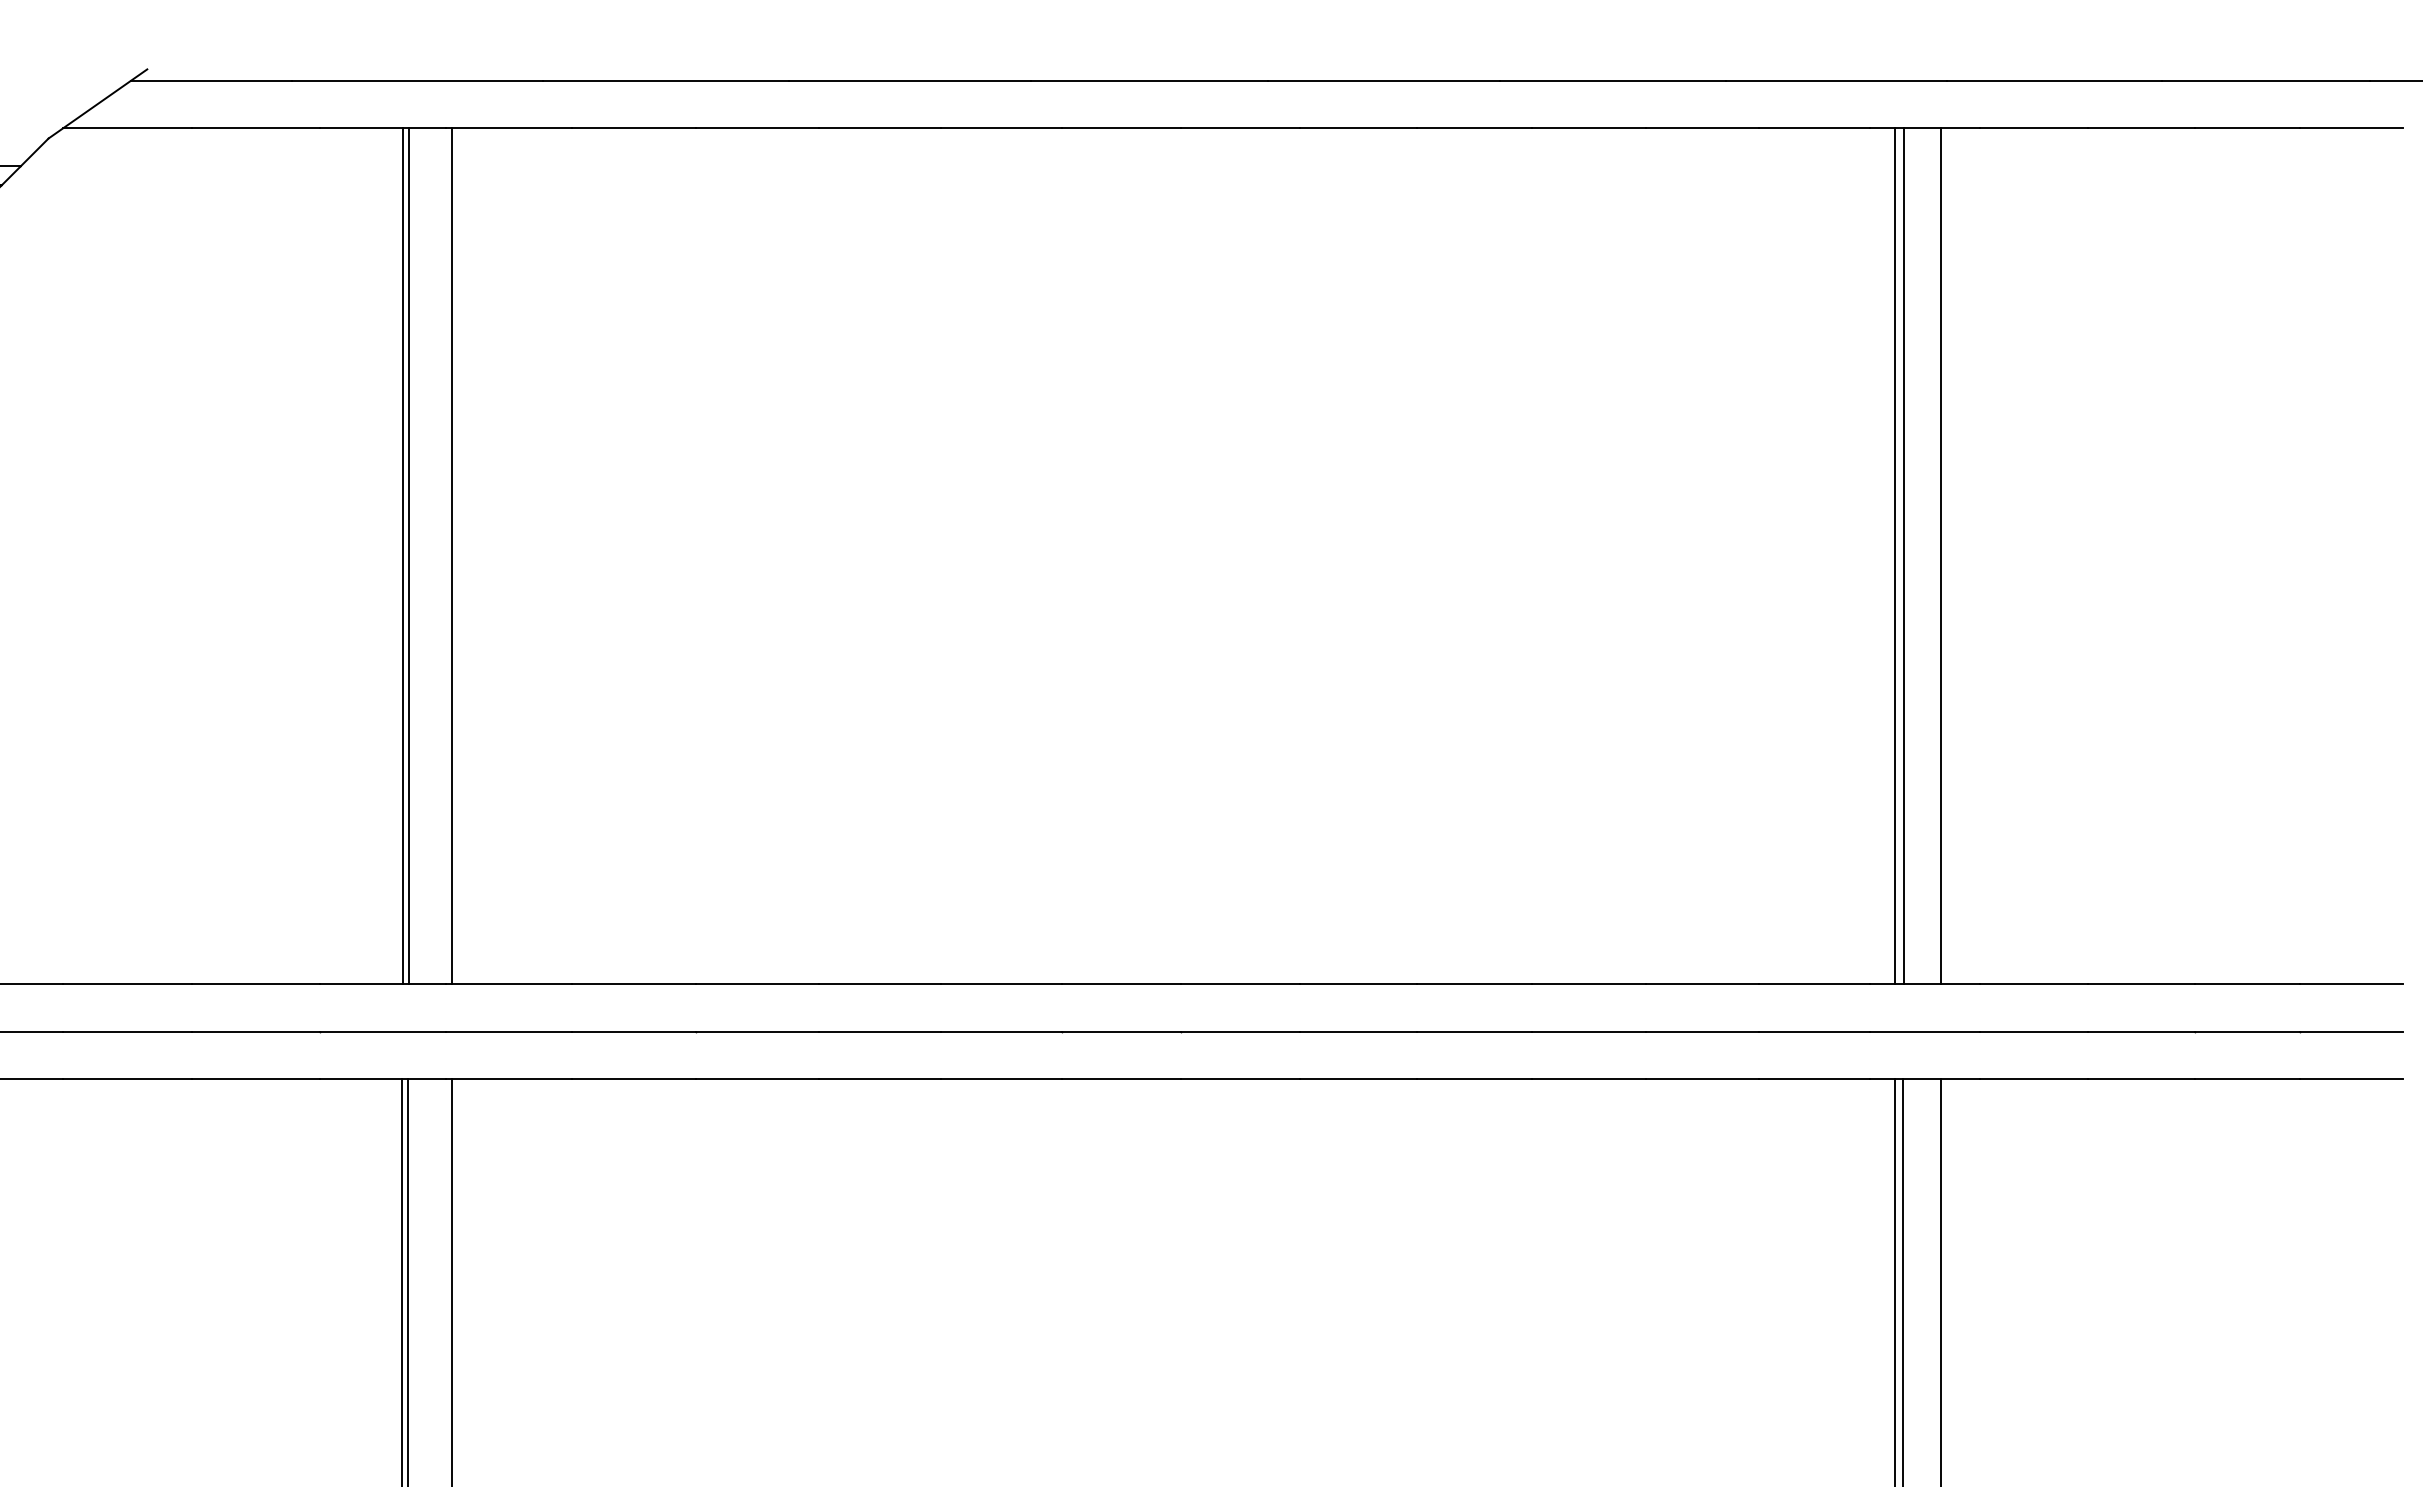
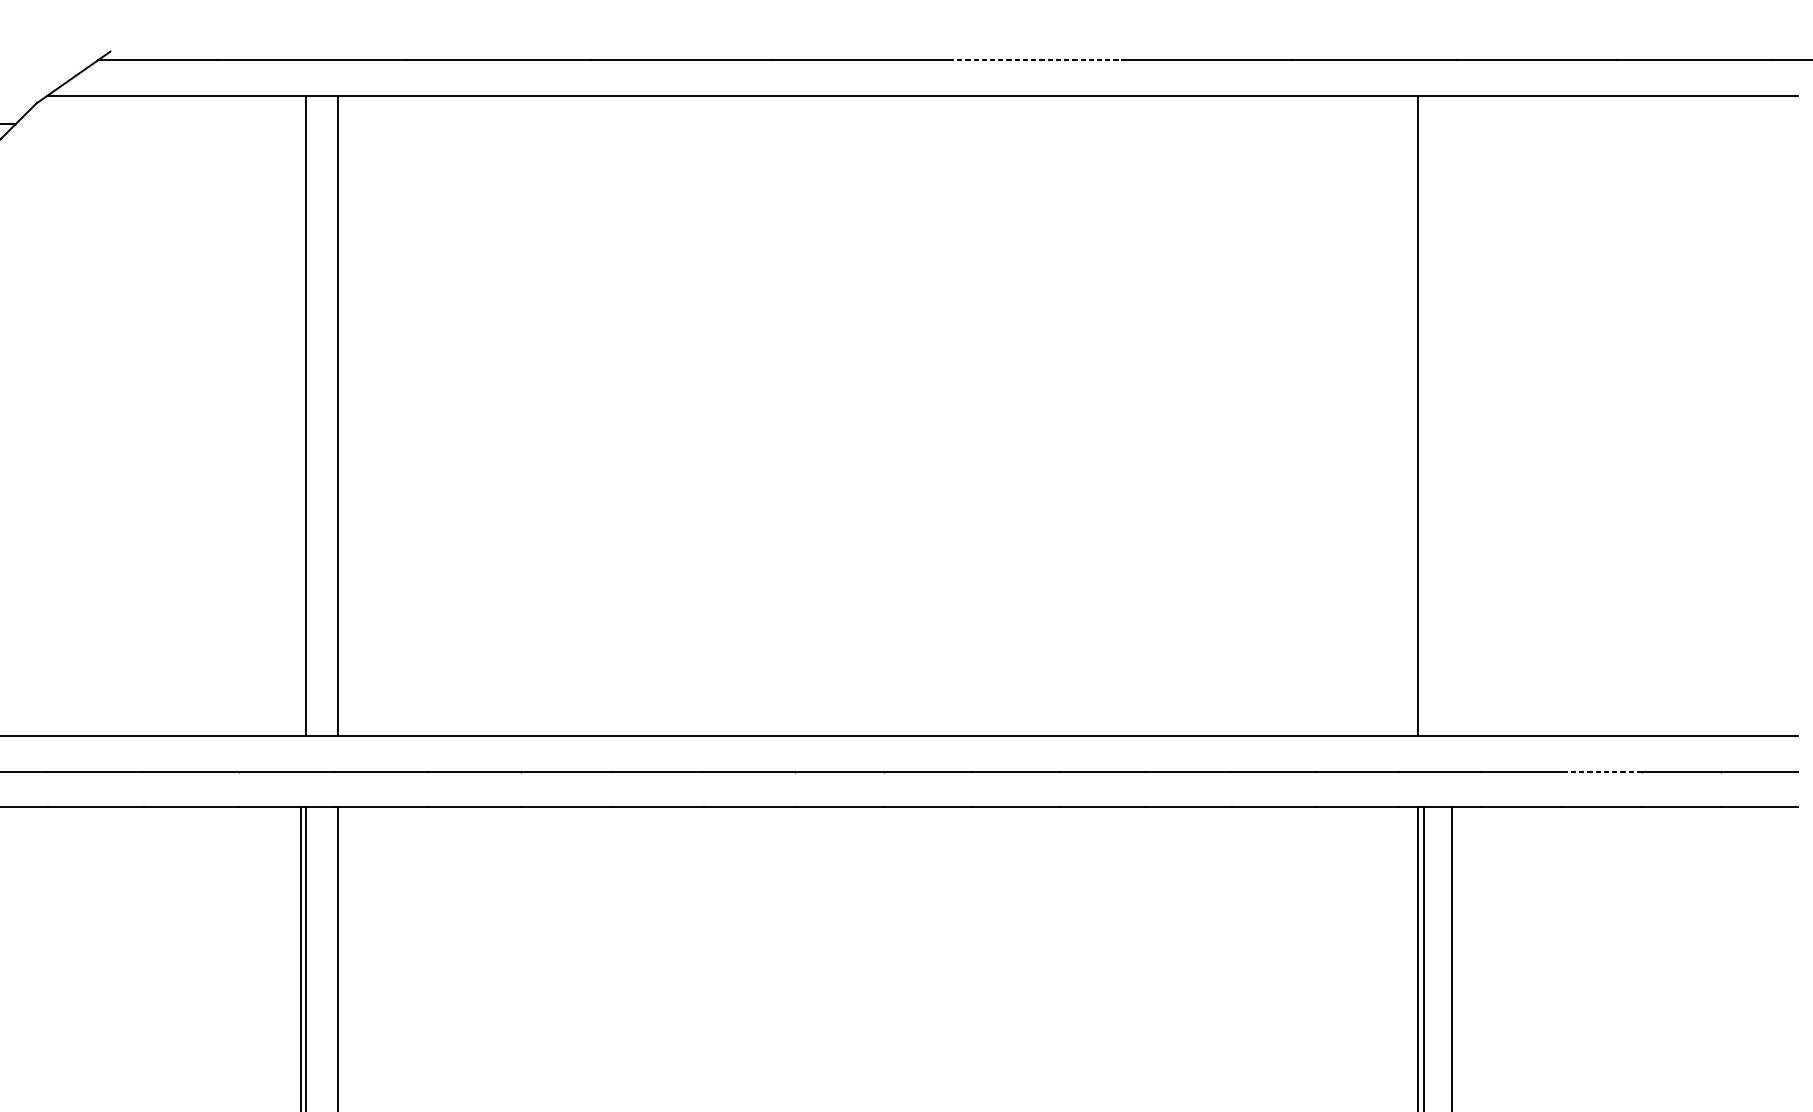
line: (1384, 80) -> (1035, 60), solid -> dashed
line: (402, 556) -> (301, 416), removed
line: (1903, 556) -> (1424, 416), removed
line: (1941, 556) -> (1452, 416), removed
line: (2140, 1031) -> (1601, 771), solid -> dashed

